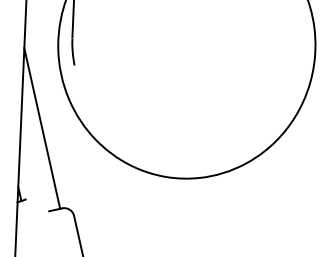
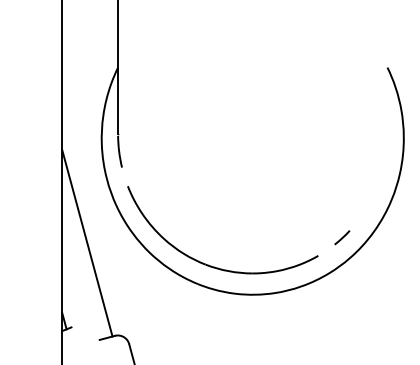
line: (259, 133) -> (342, 237), added
part: (147, 152) -> (211, 265), added

